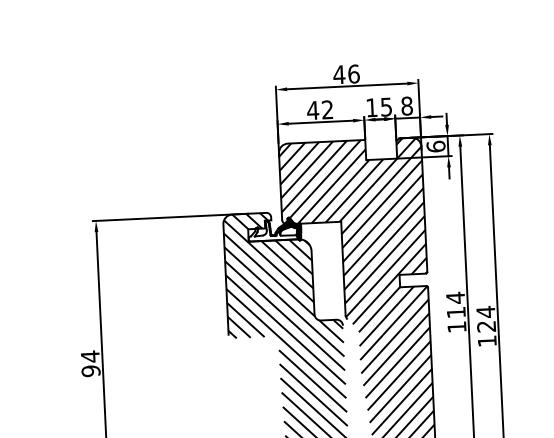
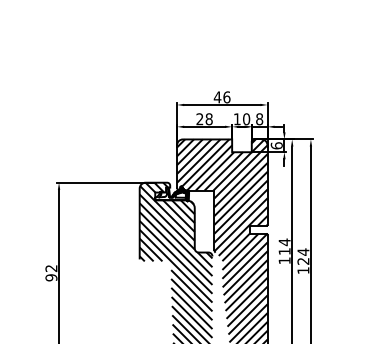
text: (386, 107) -> (246, 119), 15 -> 10
text: (320, 110) -> (204, 119), 42 -> 28
text: (90, 356) -> (51, 268), 94 -> 92

